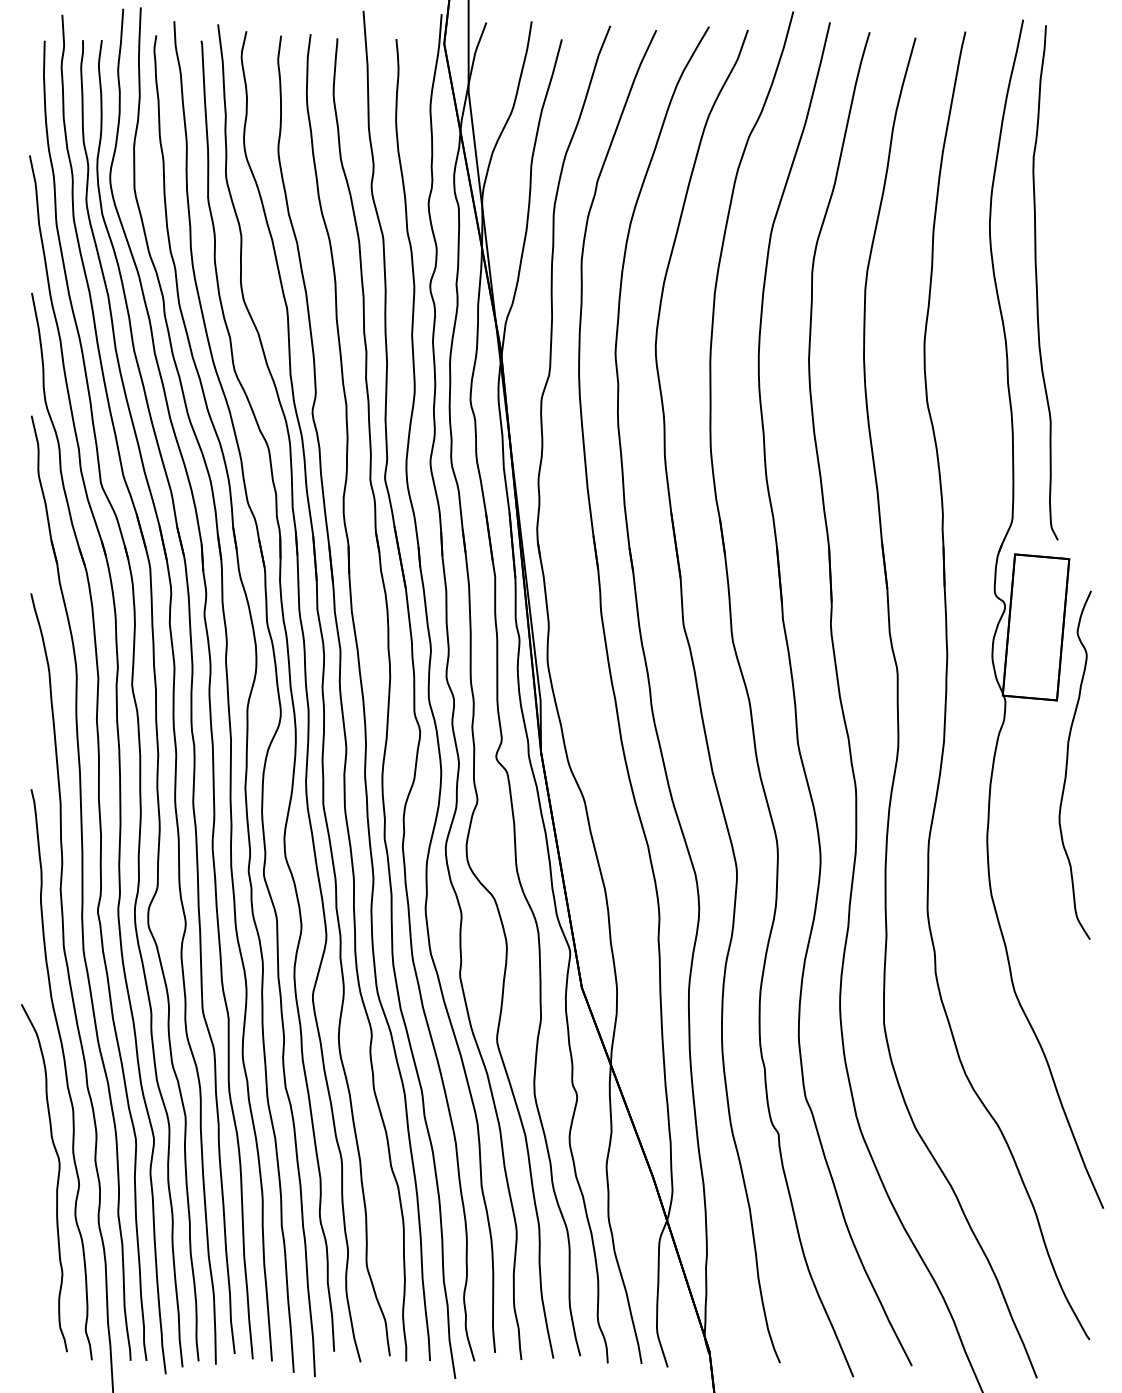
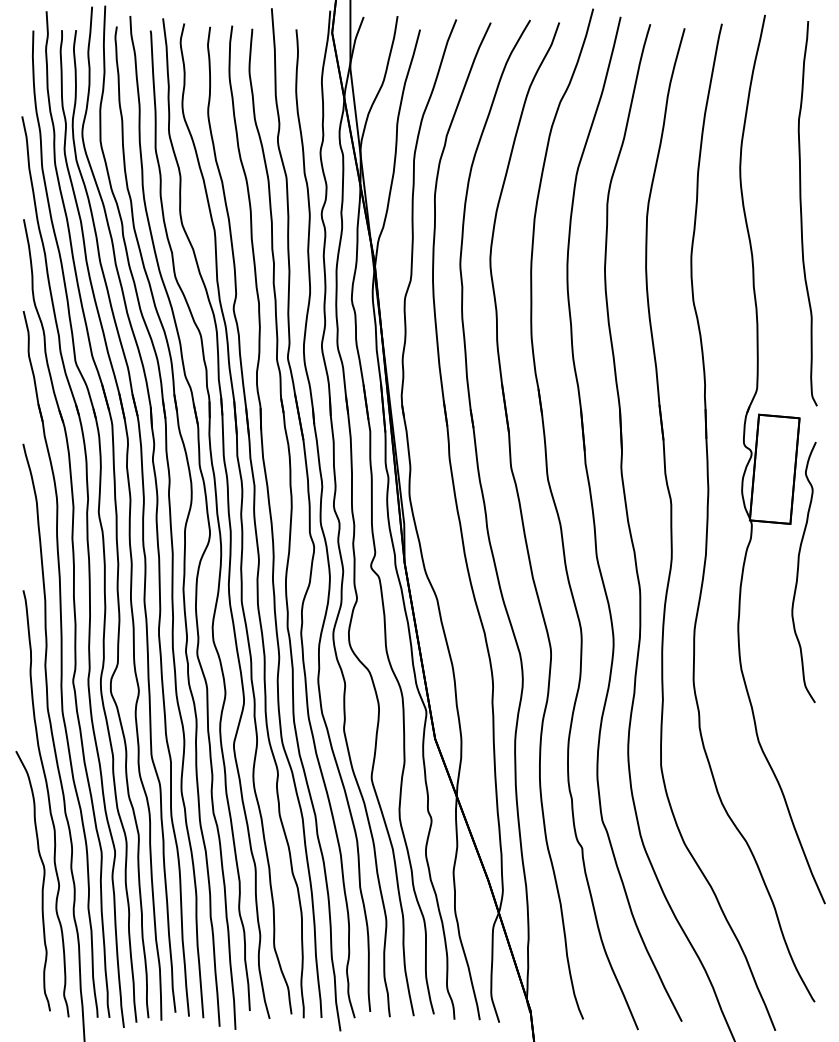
curve: (1038, 282) -> (802, 213), moved

